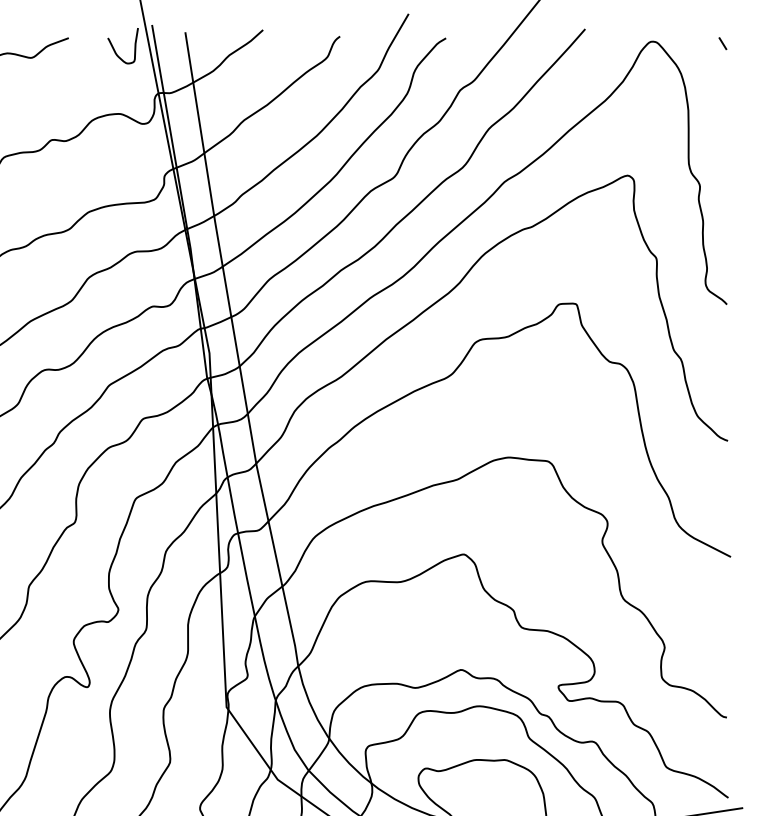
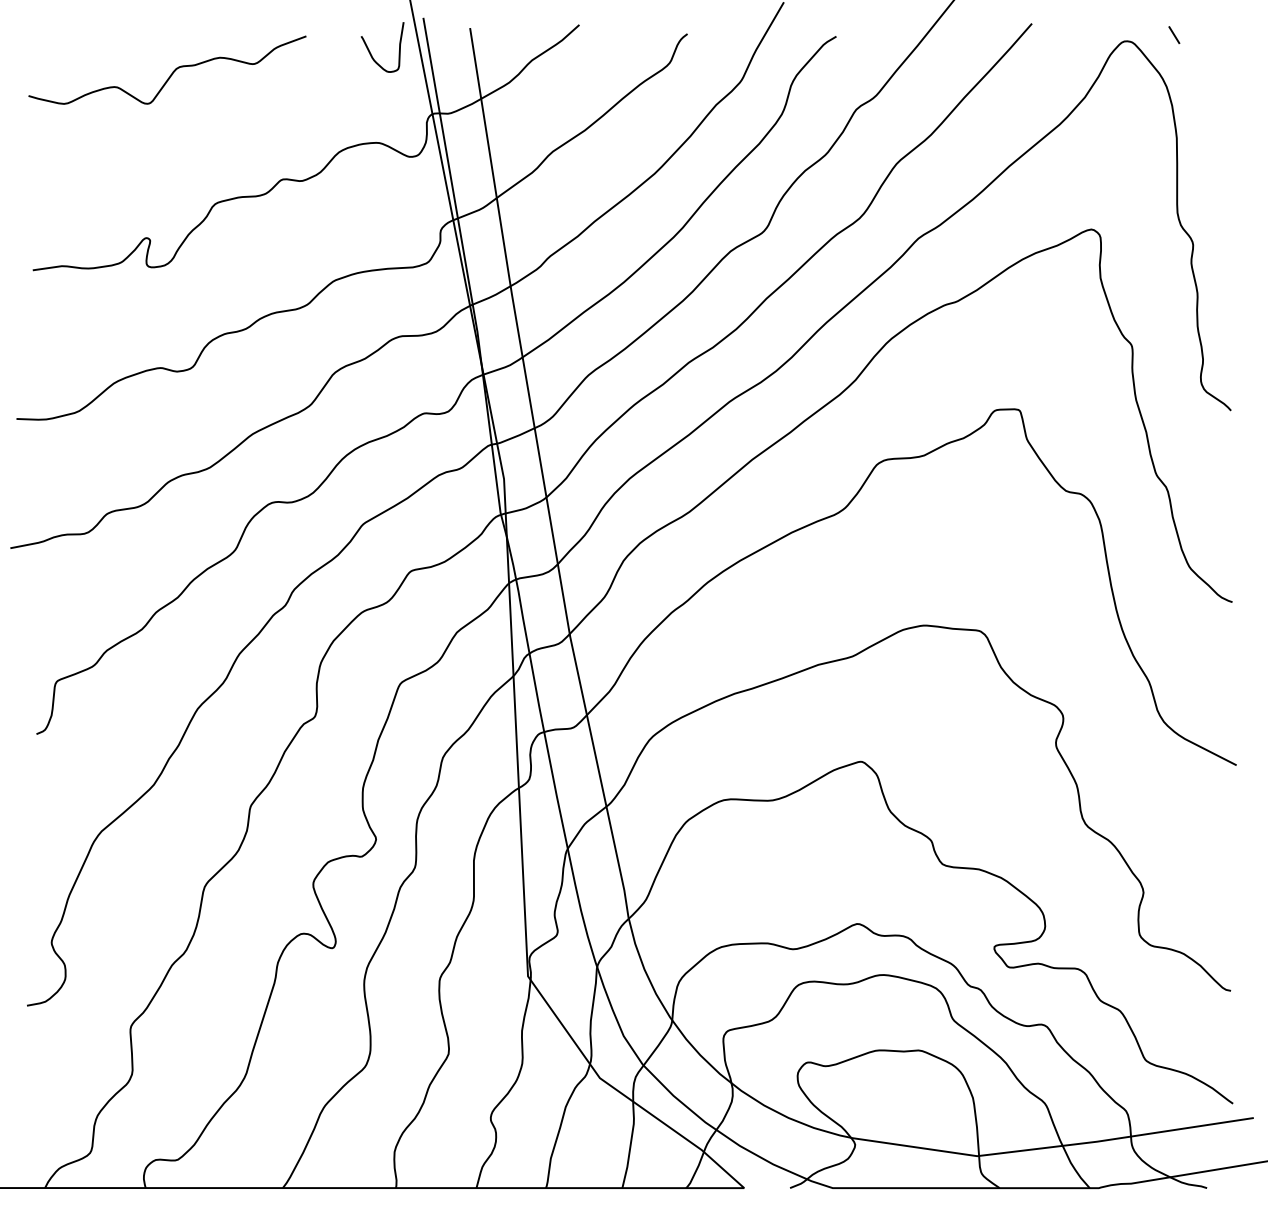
line: (723, 43) -> (1174, 34), moved

